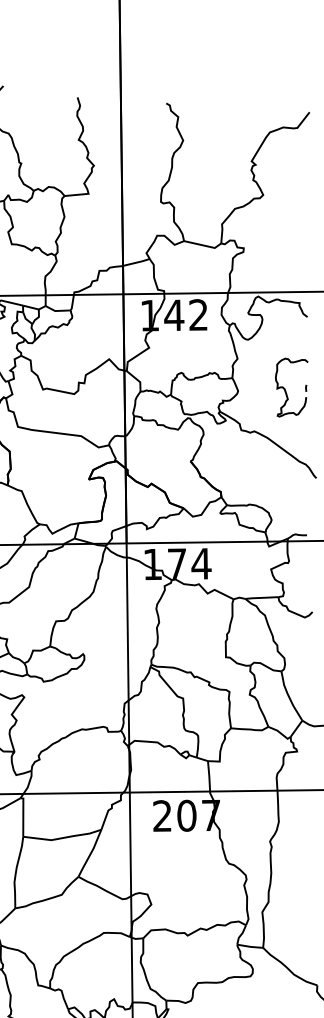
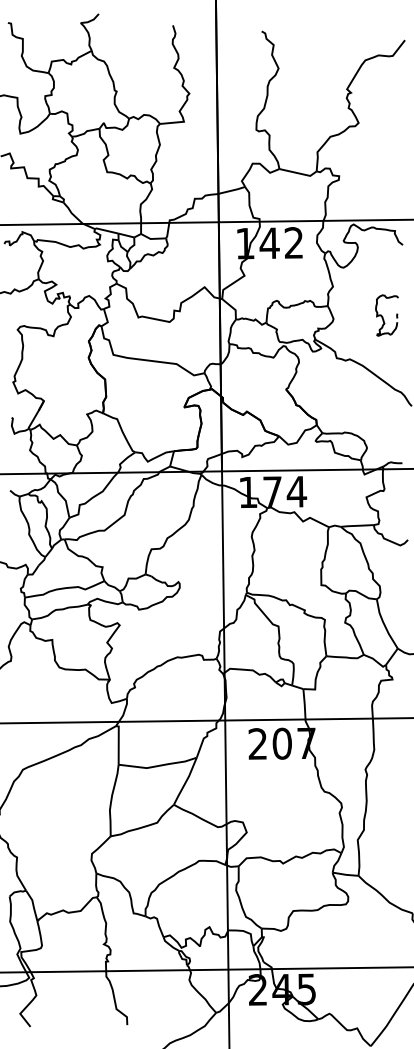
part: (291, 387) -> (386, 315), size x0.7

